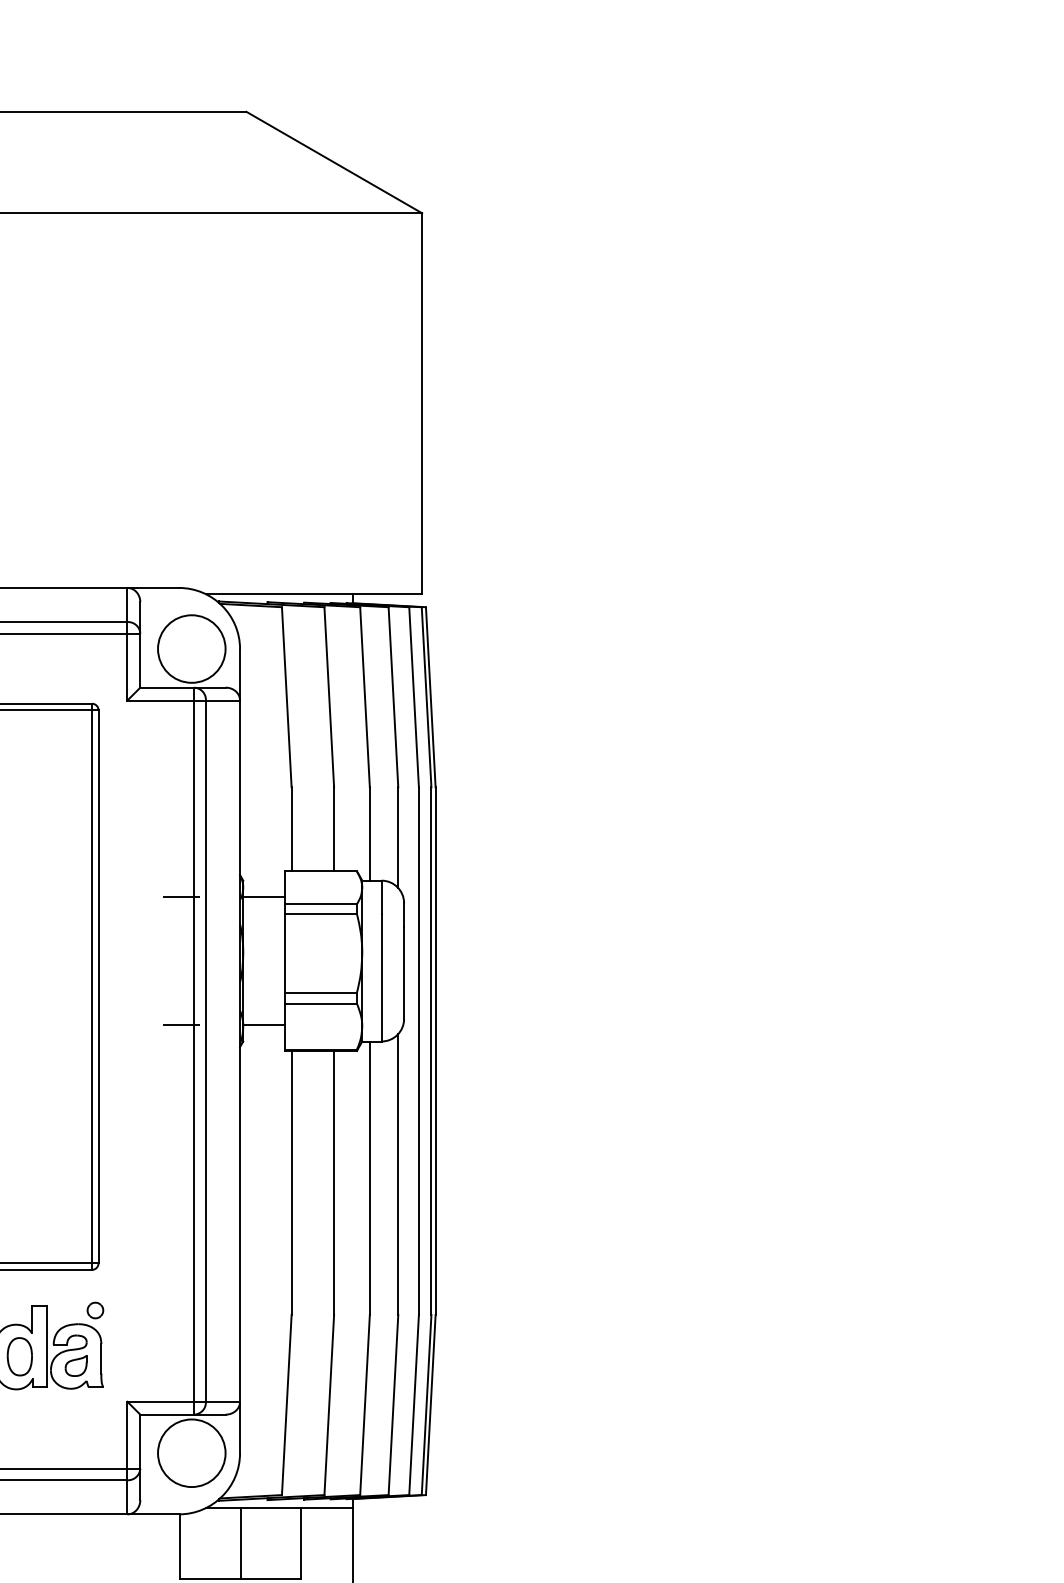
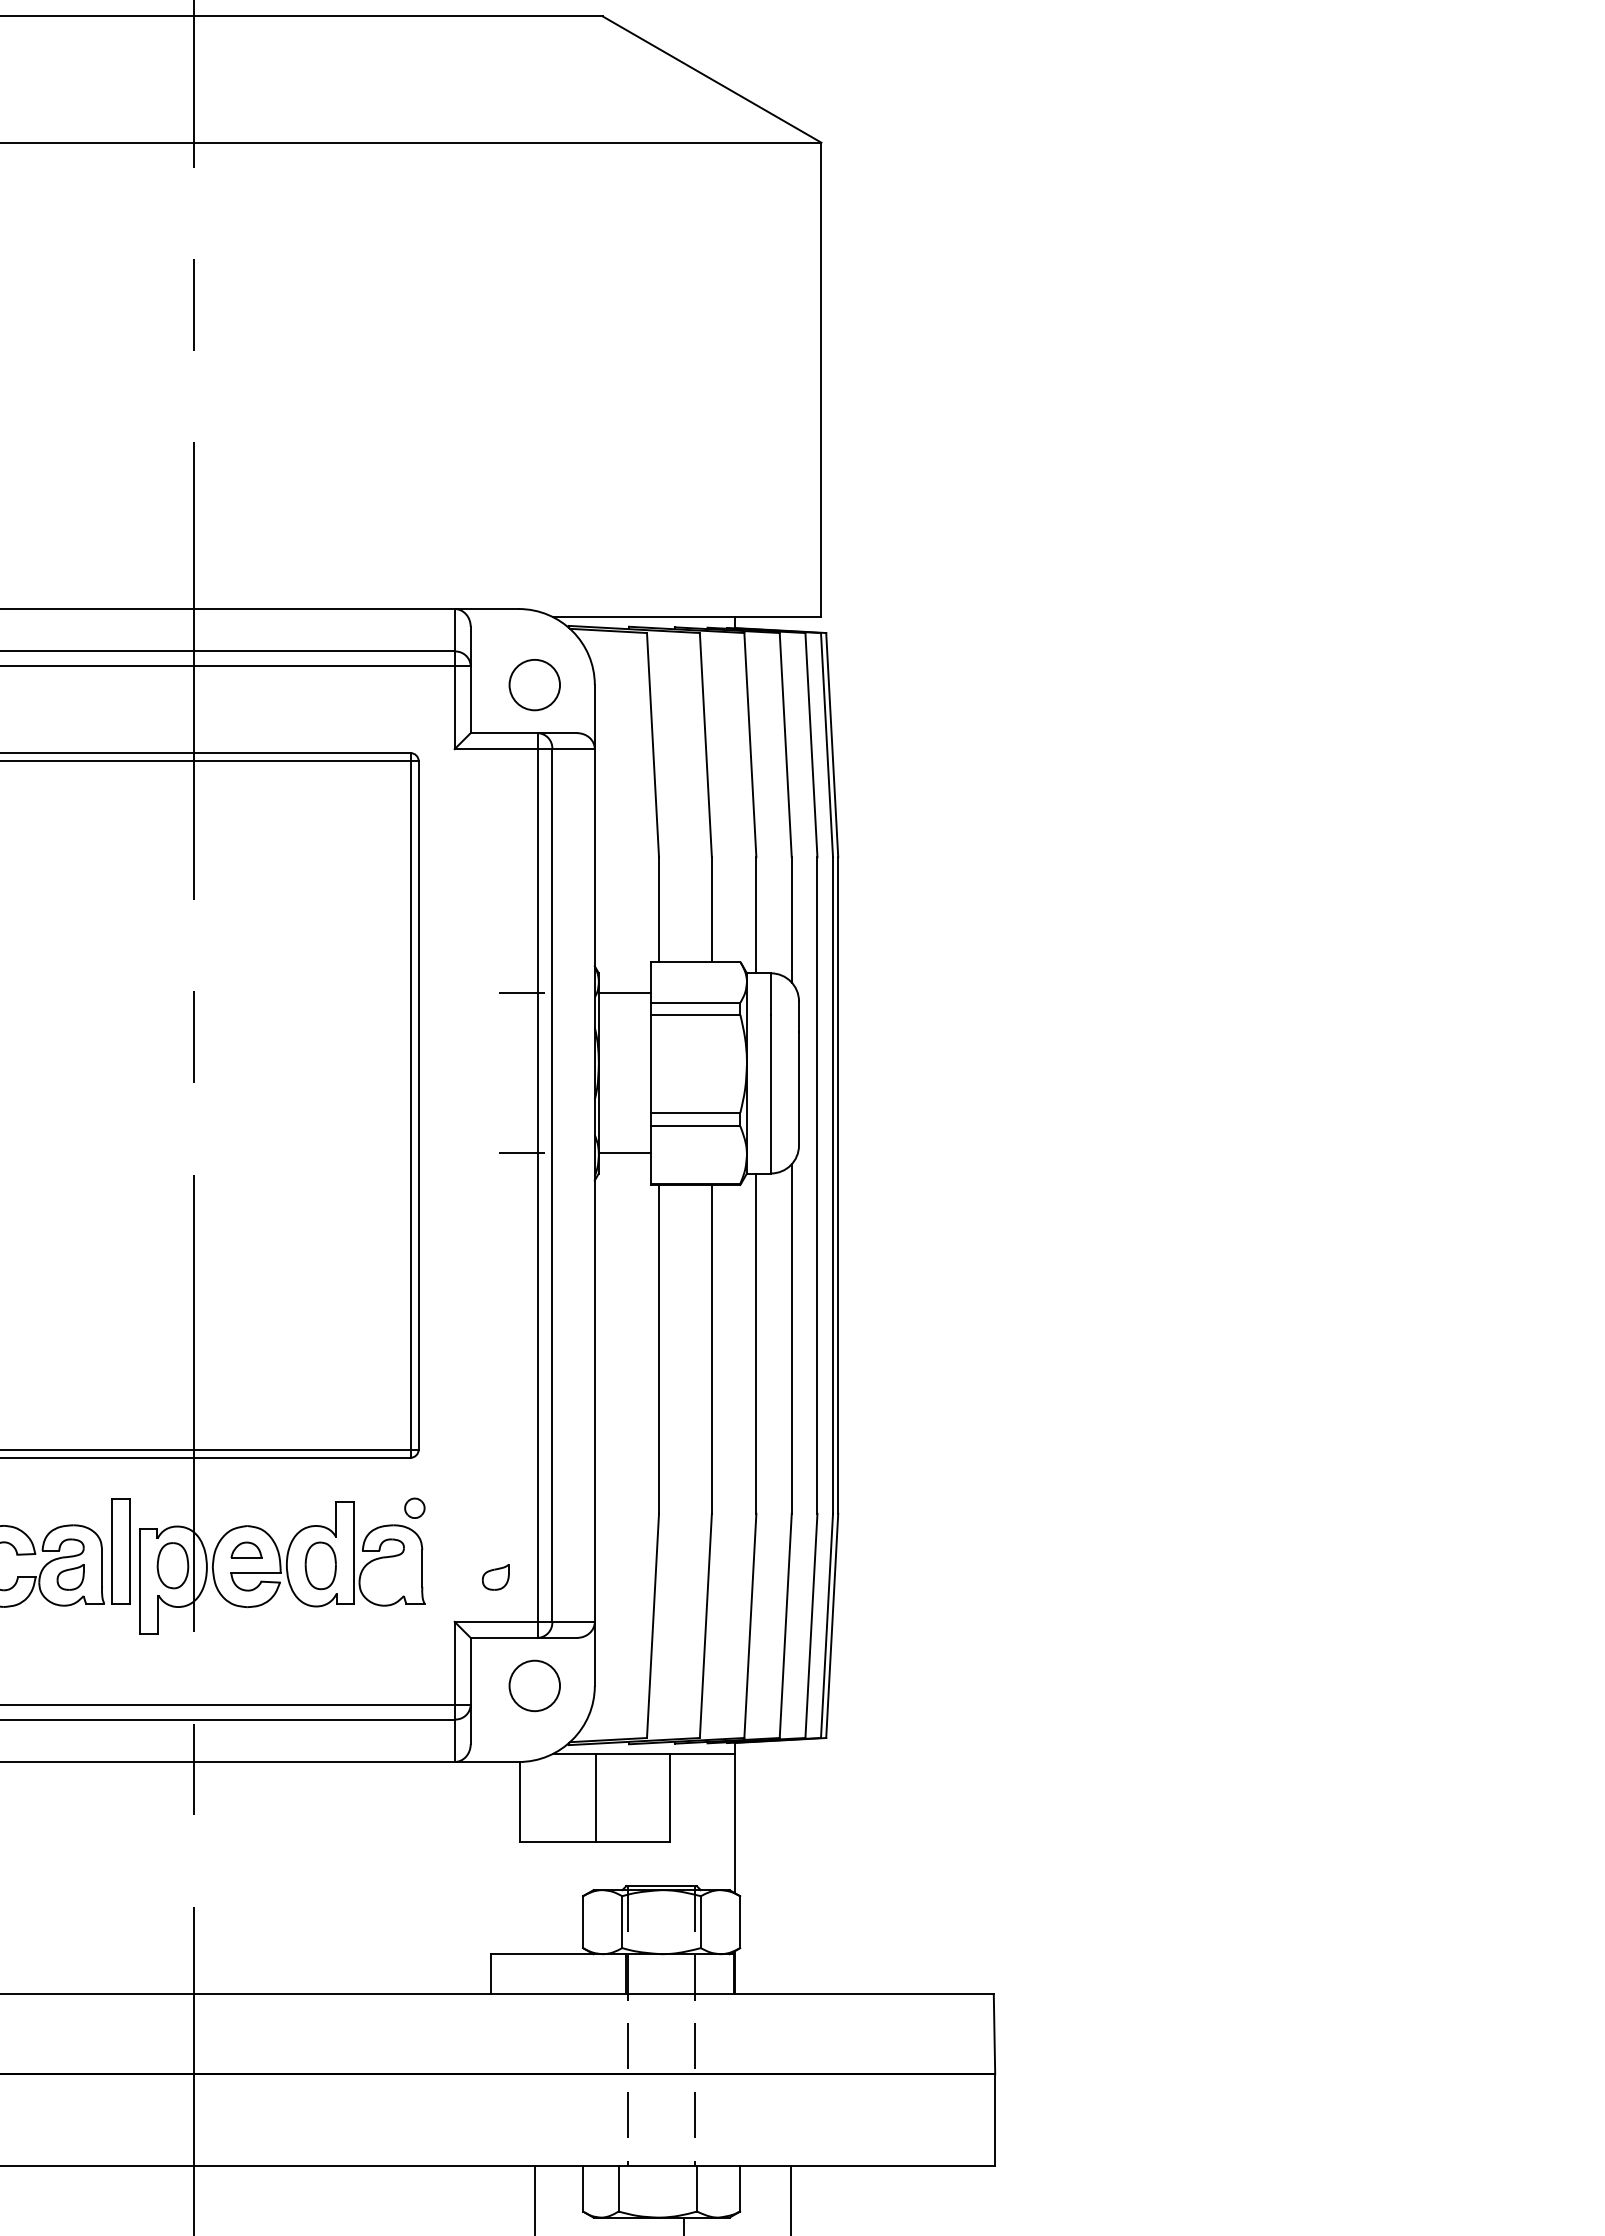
circle: (191, 649) -> (534, 685), size x0.6
part: (75, 1366) -> (495, 1577), moved
circle: (191, 1452) -> (534, 1685), size x0.6

